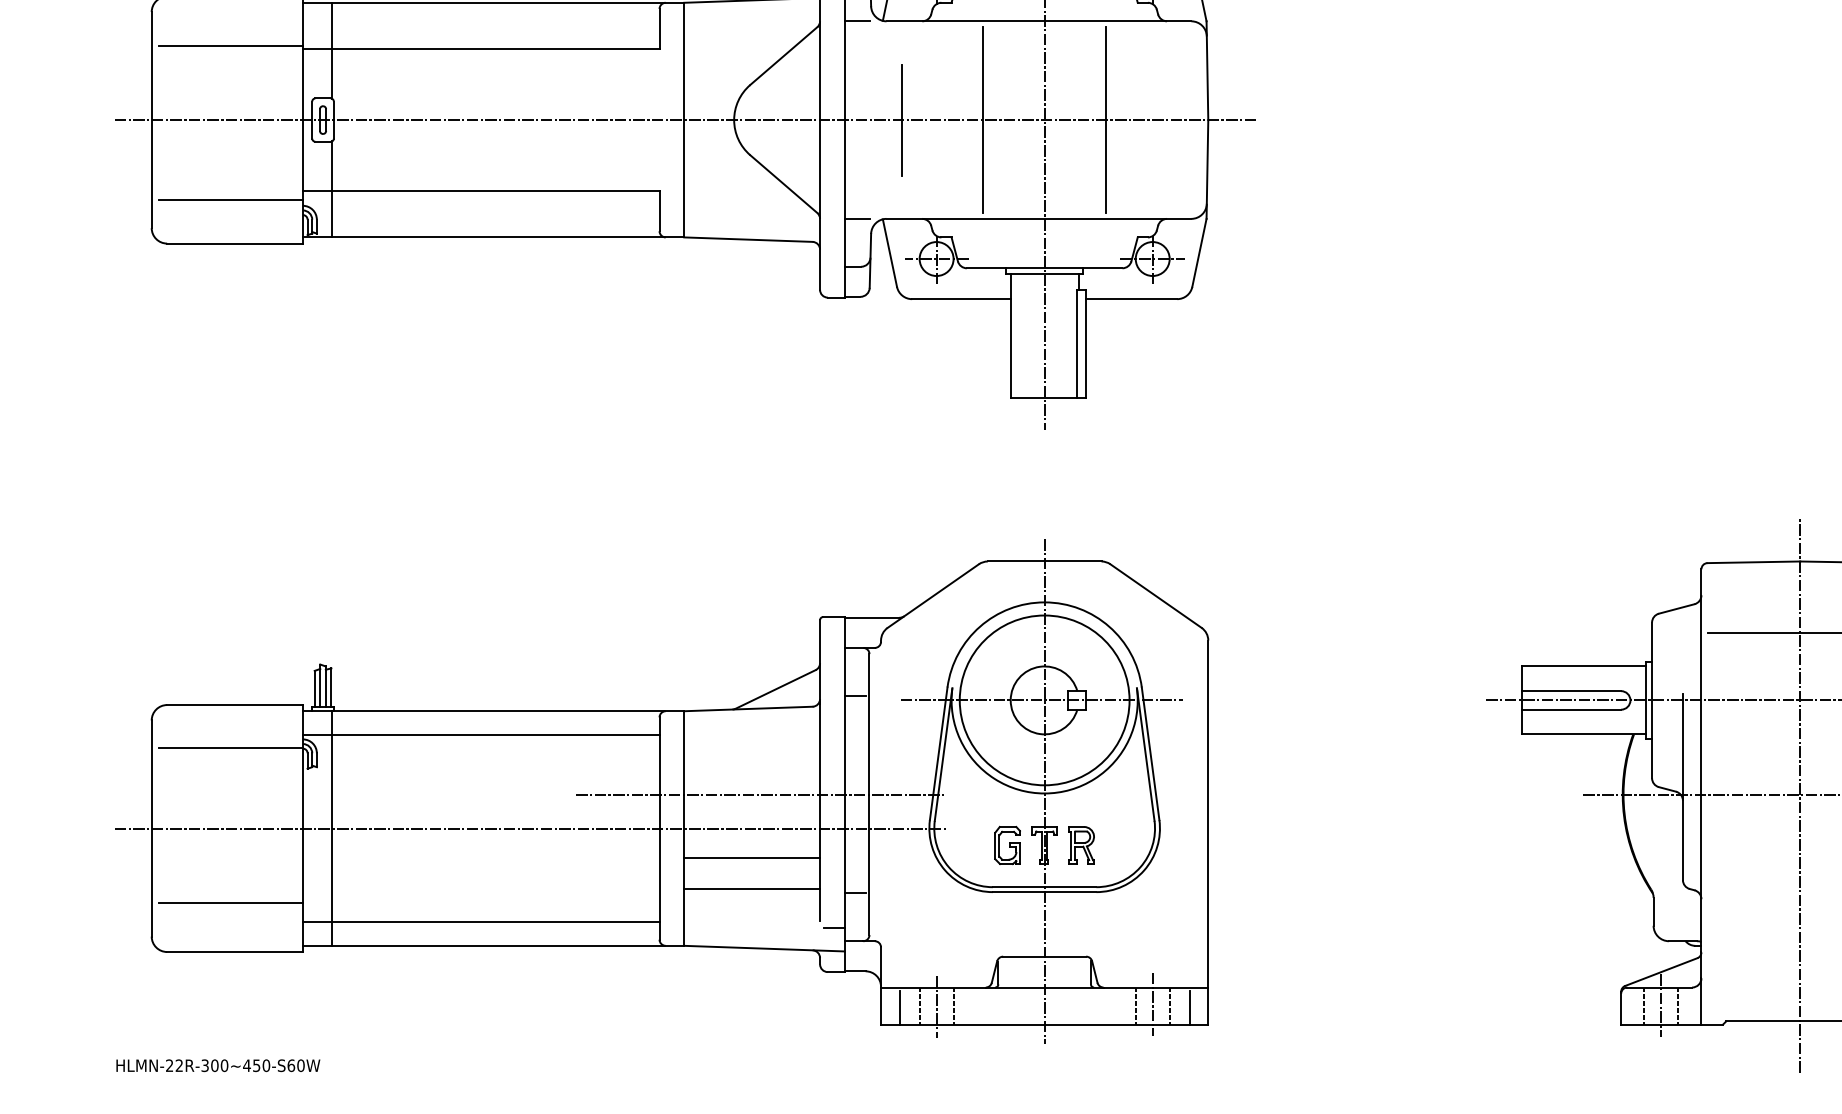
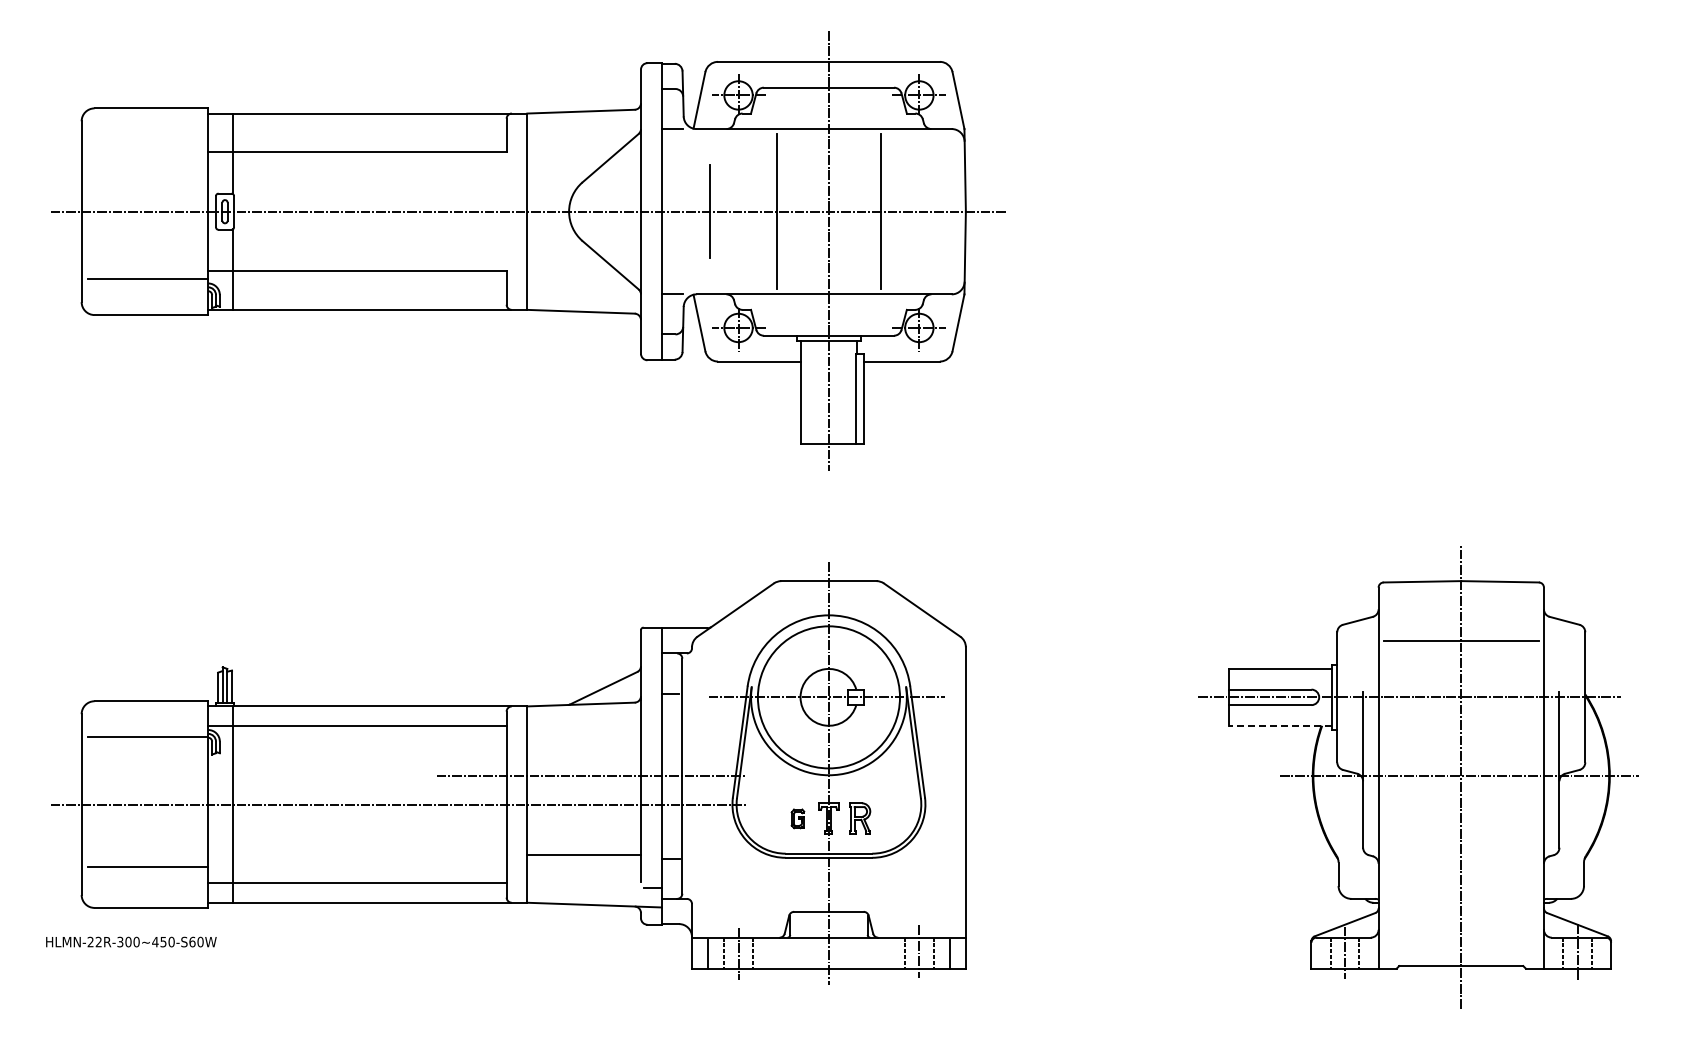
line: (231, 45) -> (148, 149), removed
line: (1584, 734) -> (1280, 725), solid -> dashed
part: (1007, 845) -> (797, 818), size x0.6
line: (752, 857) -> (584, 828), removed
text: (218, 1065) -> (131, 941), moved

